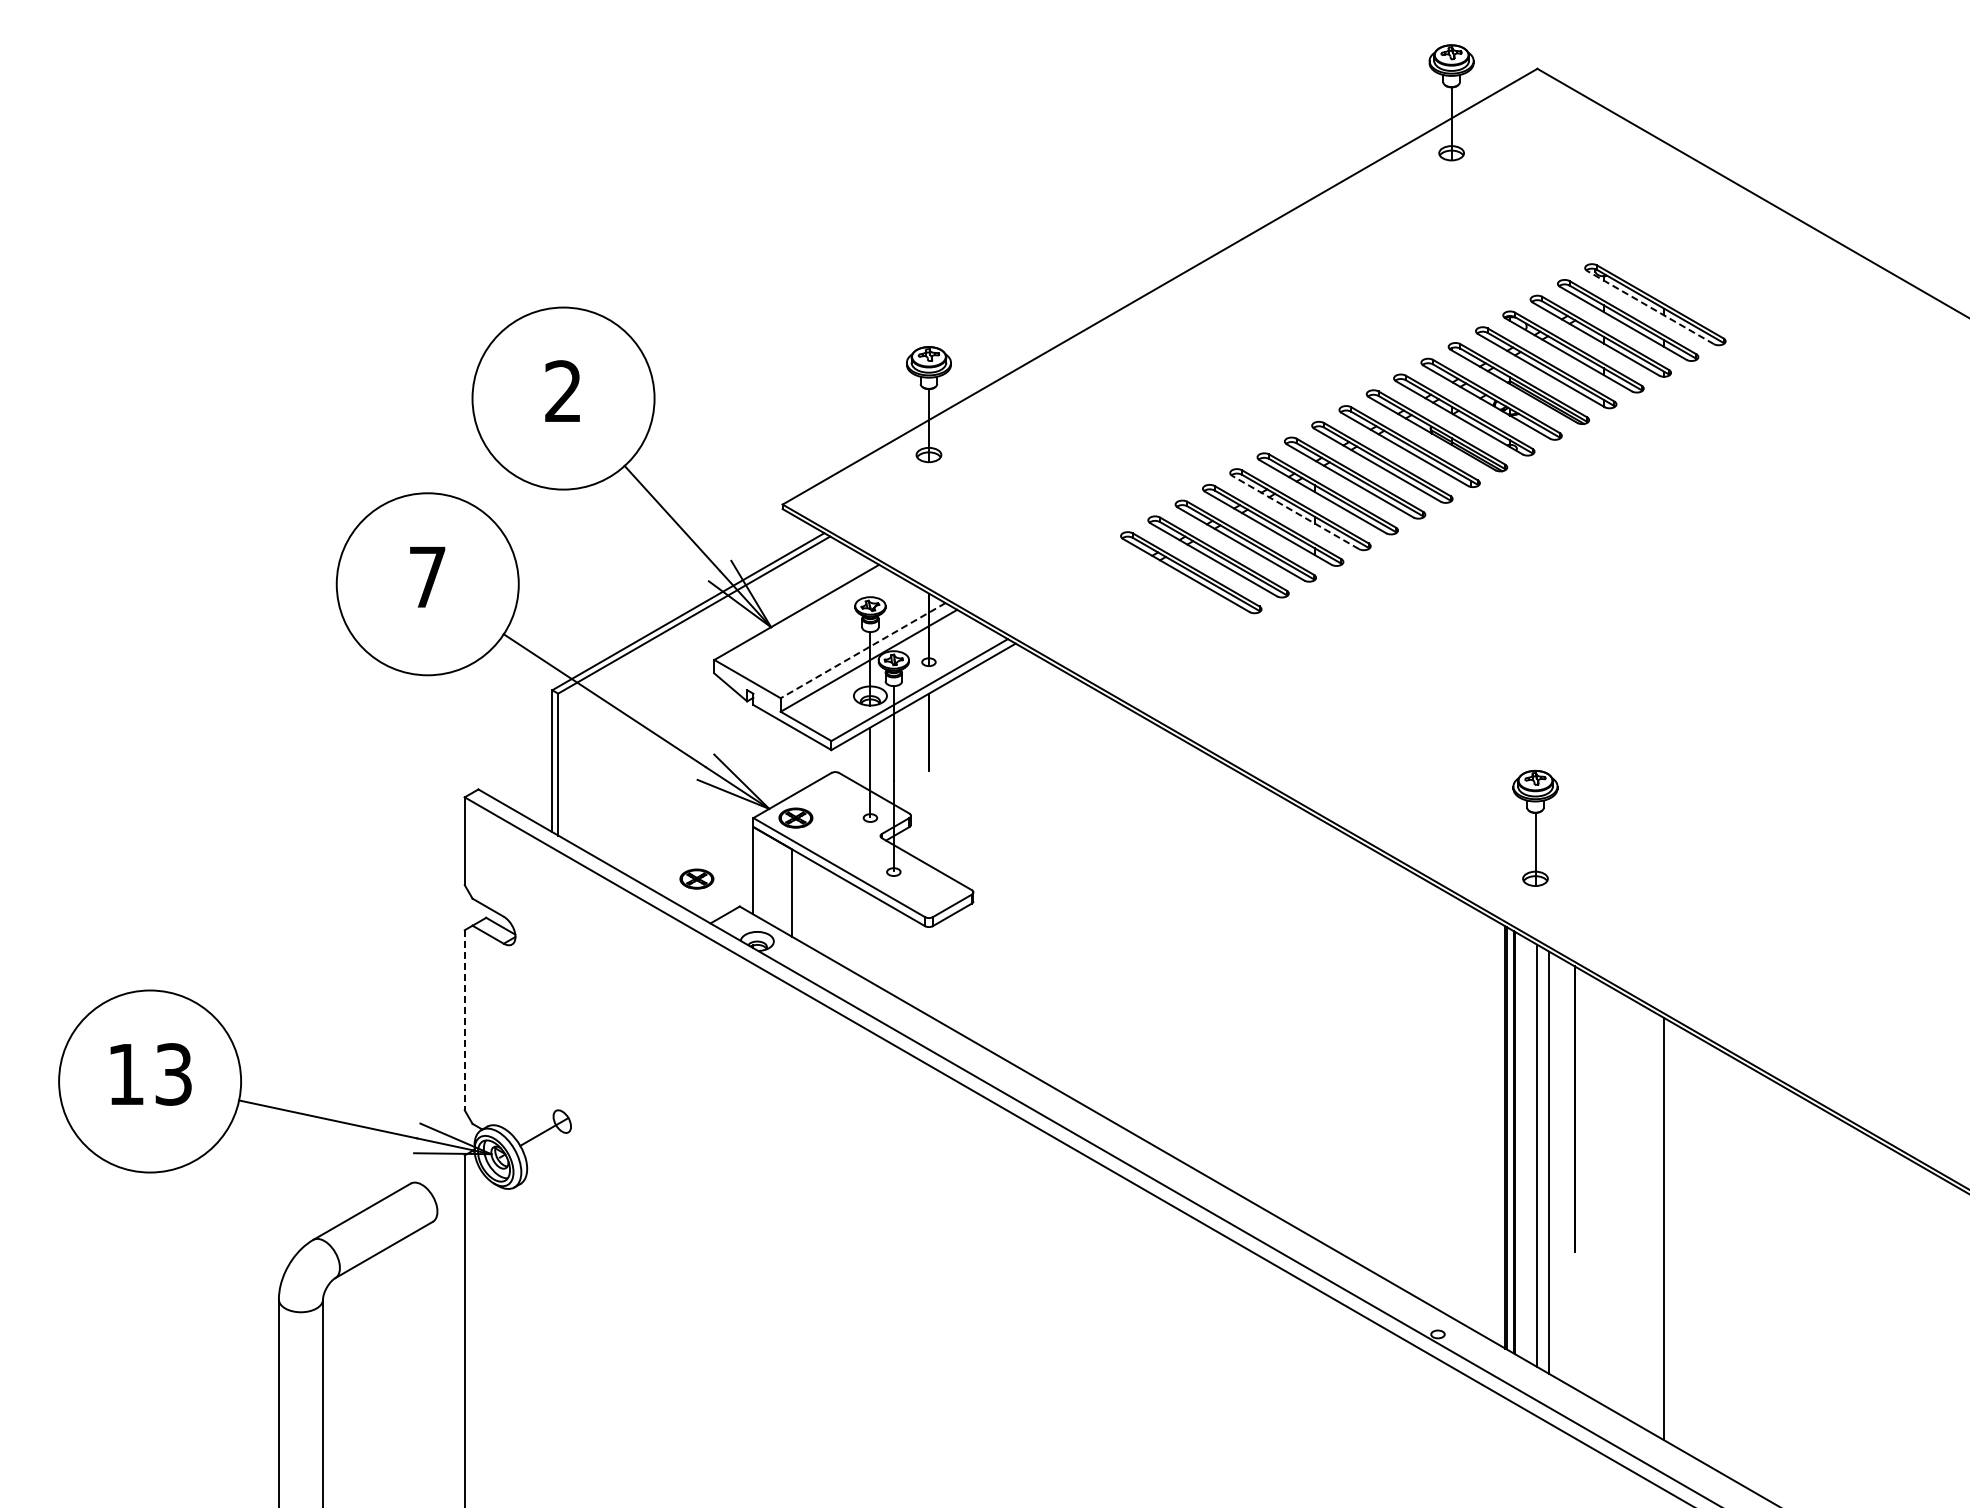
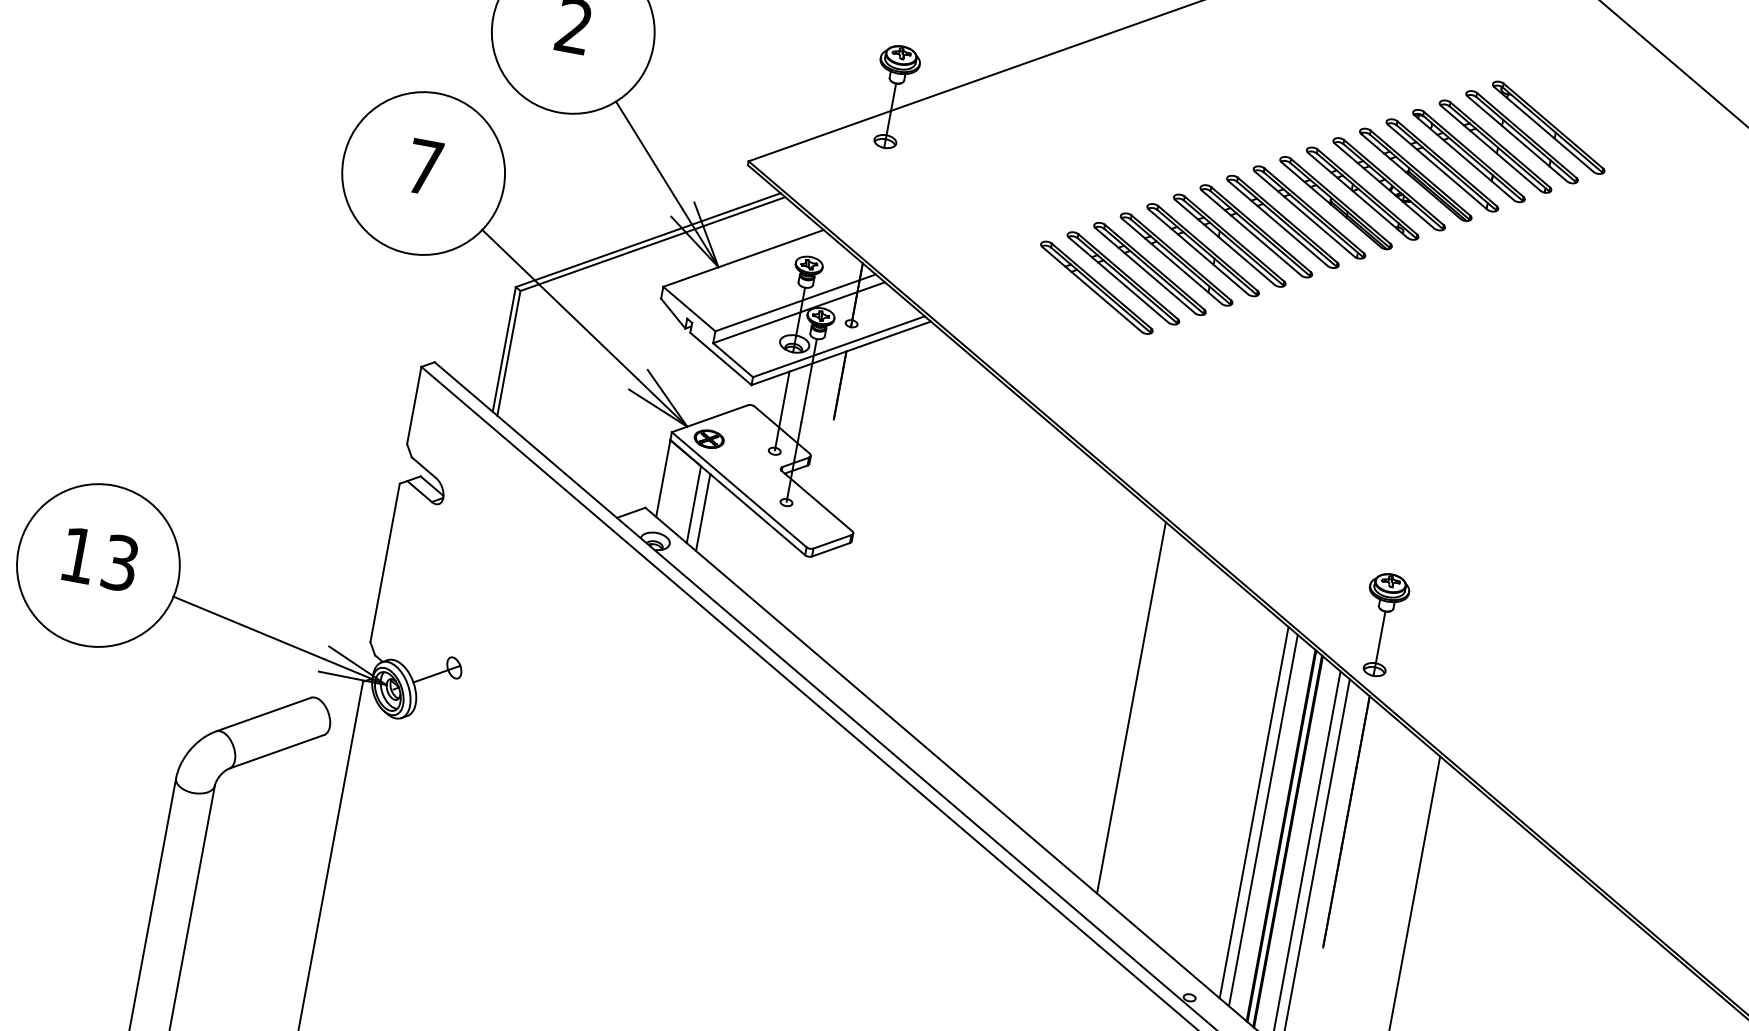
line: (1650, 307) -> (1543, 129), dashed -> solid
line: (1295, 512) -> (1198, 251), dashed -> solid
line: (862, 650) -> (795, 302), dashed -> solid
part: (1535, 827) -> (1383, 624), moved
part: (696, 878) -> (611, 476), removed
line: (804, 899) -> (703, 512), added
line: (464, 1020) -> (384, 563), dashed -> solid
line: (1314, 1027) -> (1131, 707), added
line: (1471, 1117) -> (1254, 812), added
line: (1482, 1124) -> (1263, 820), added

